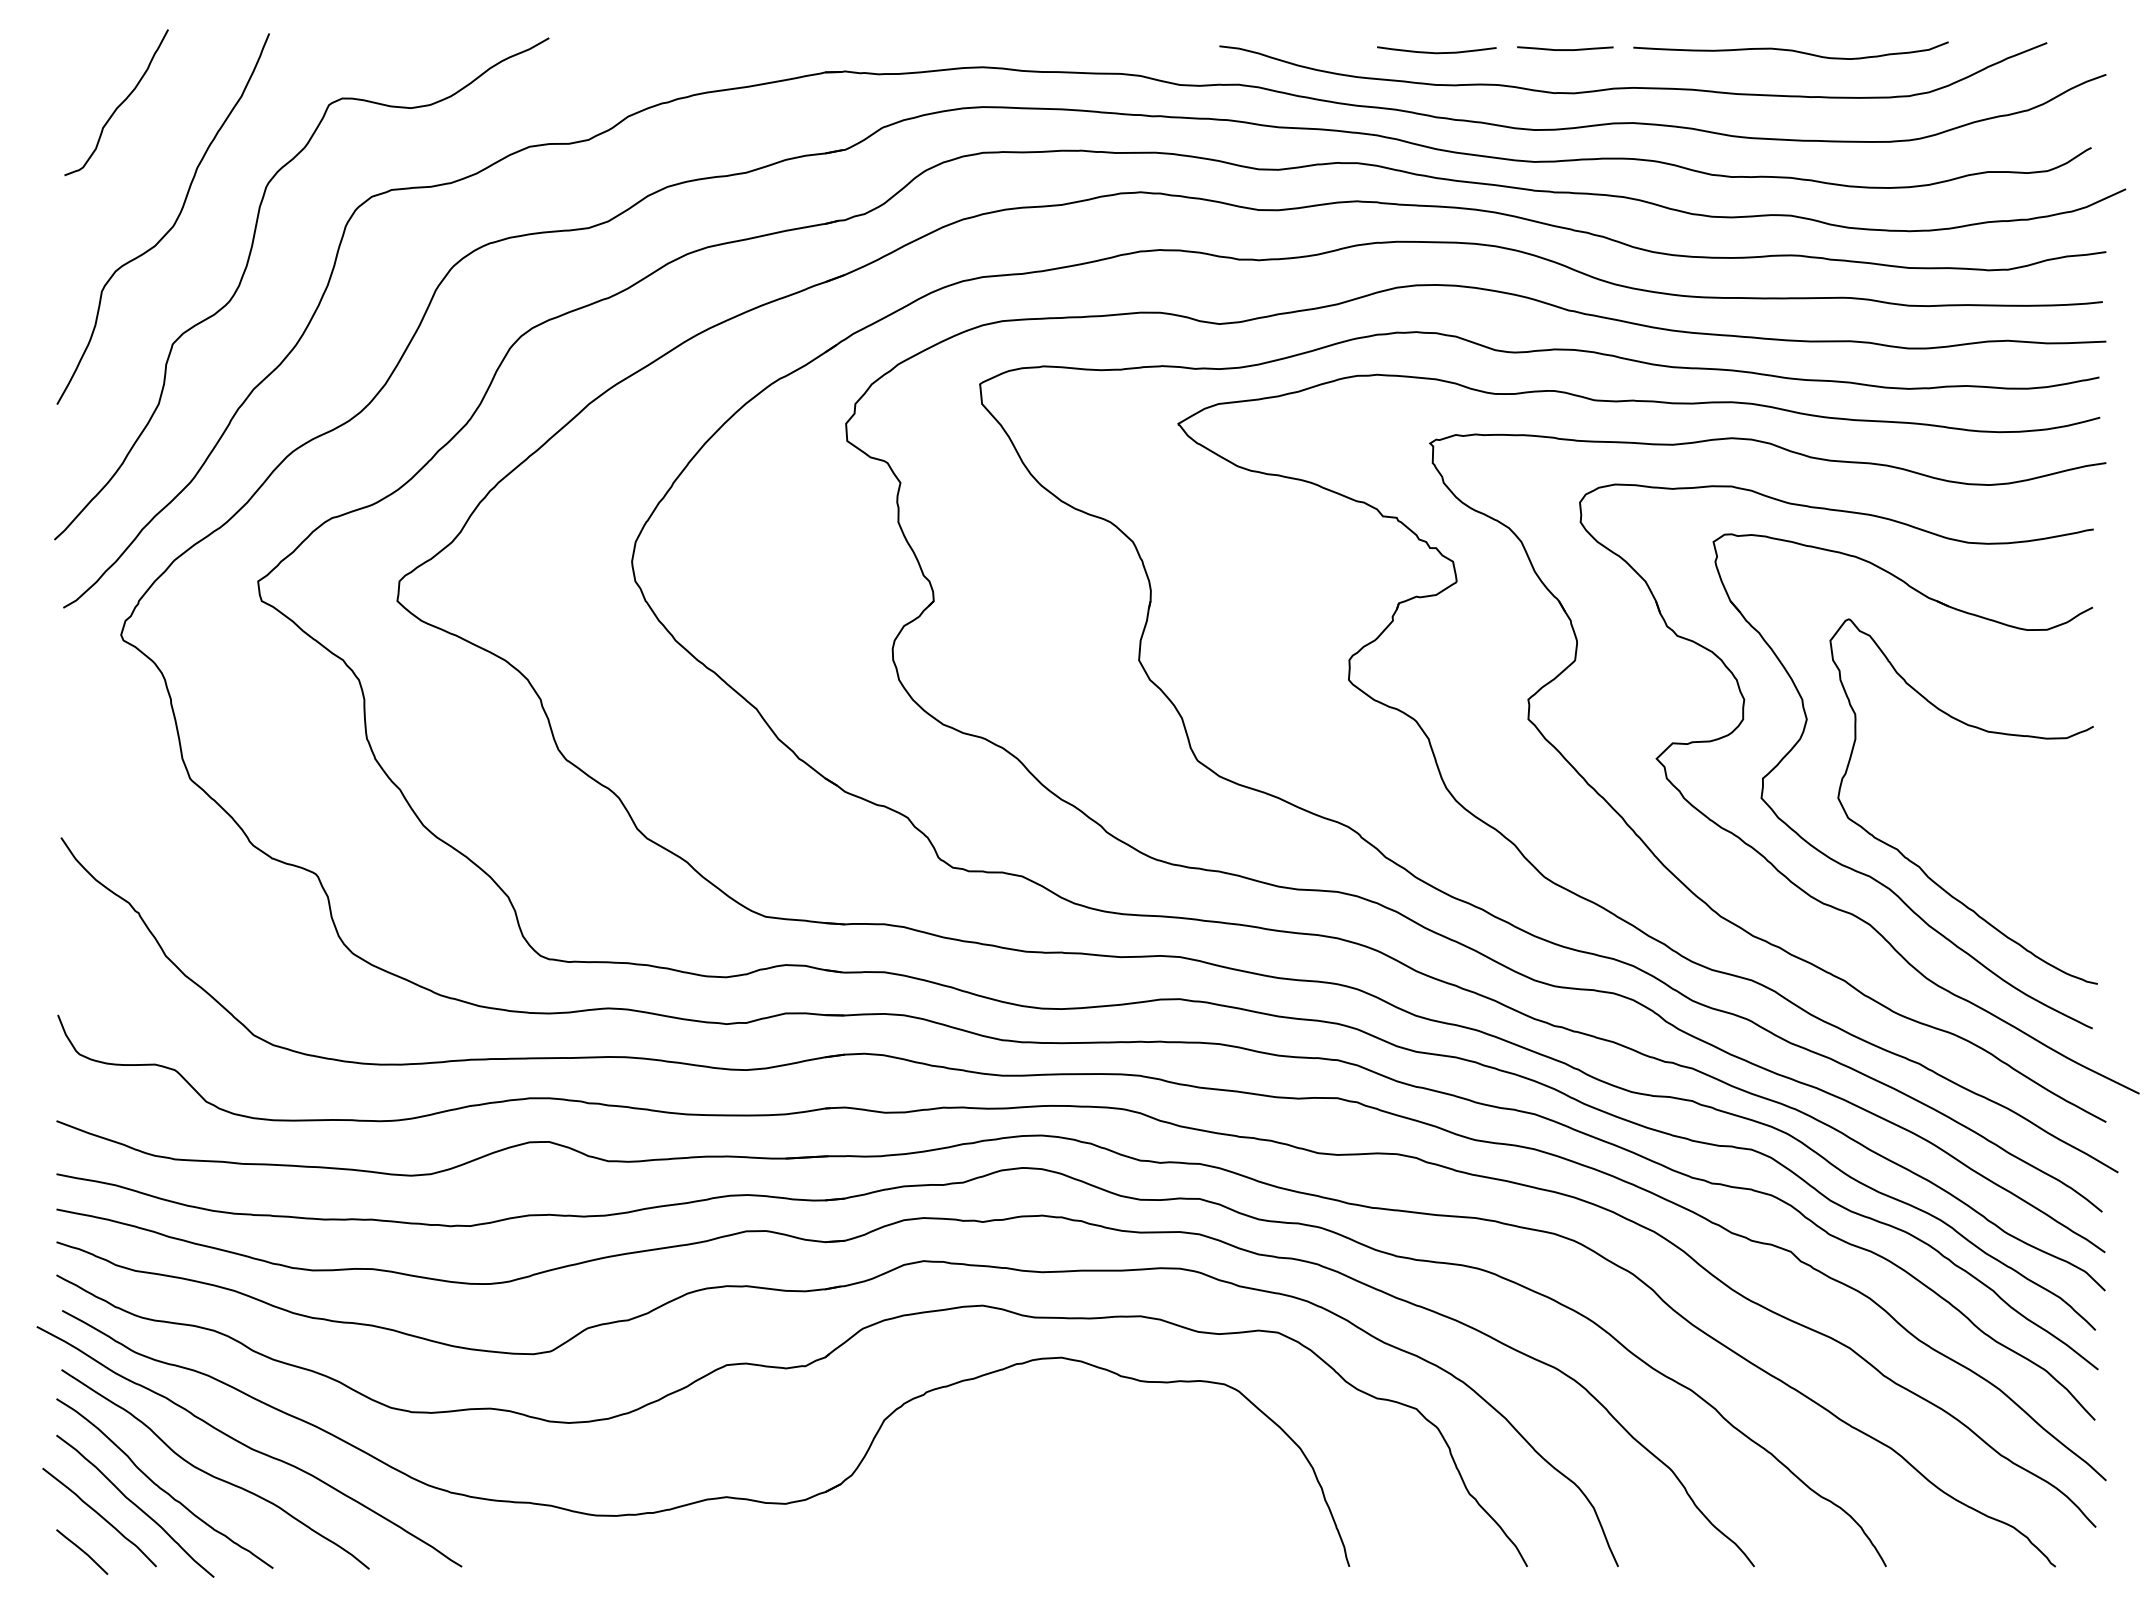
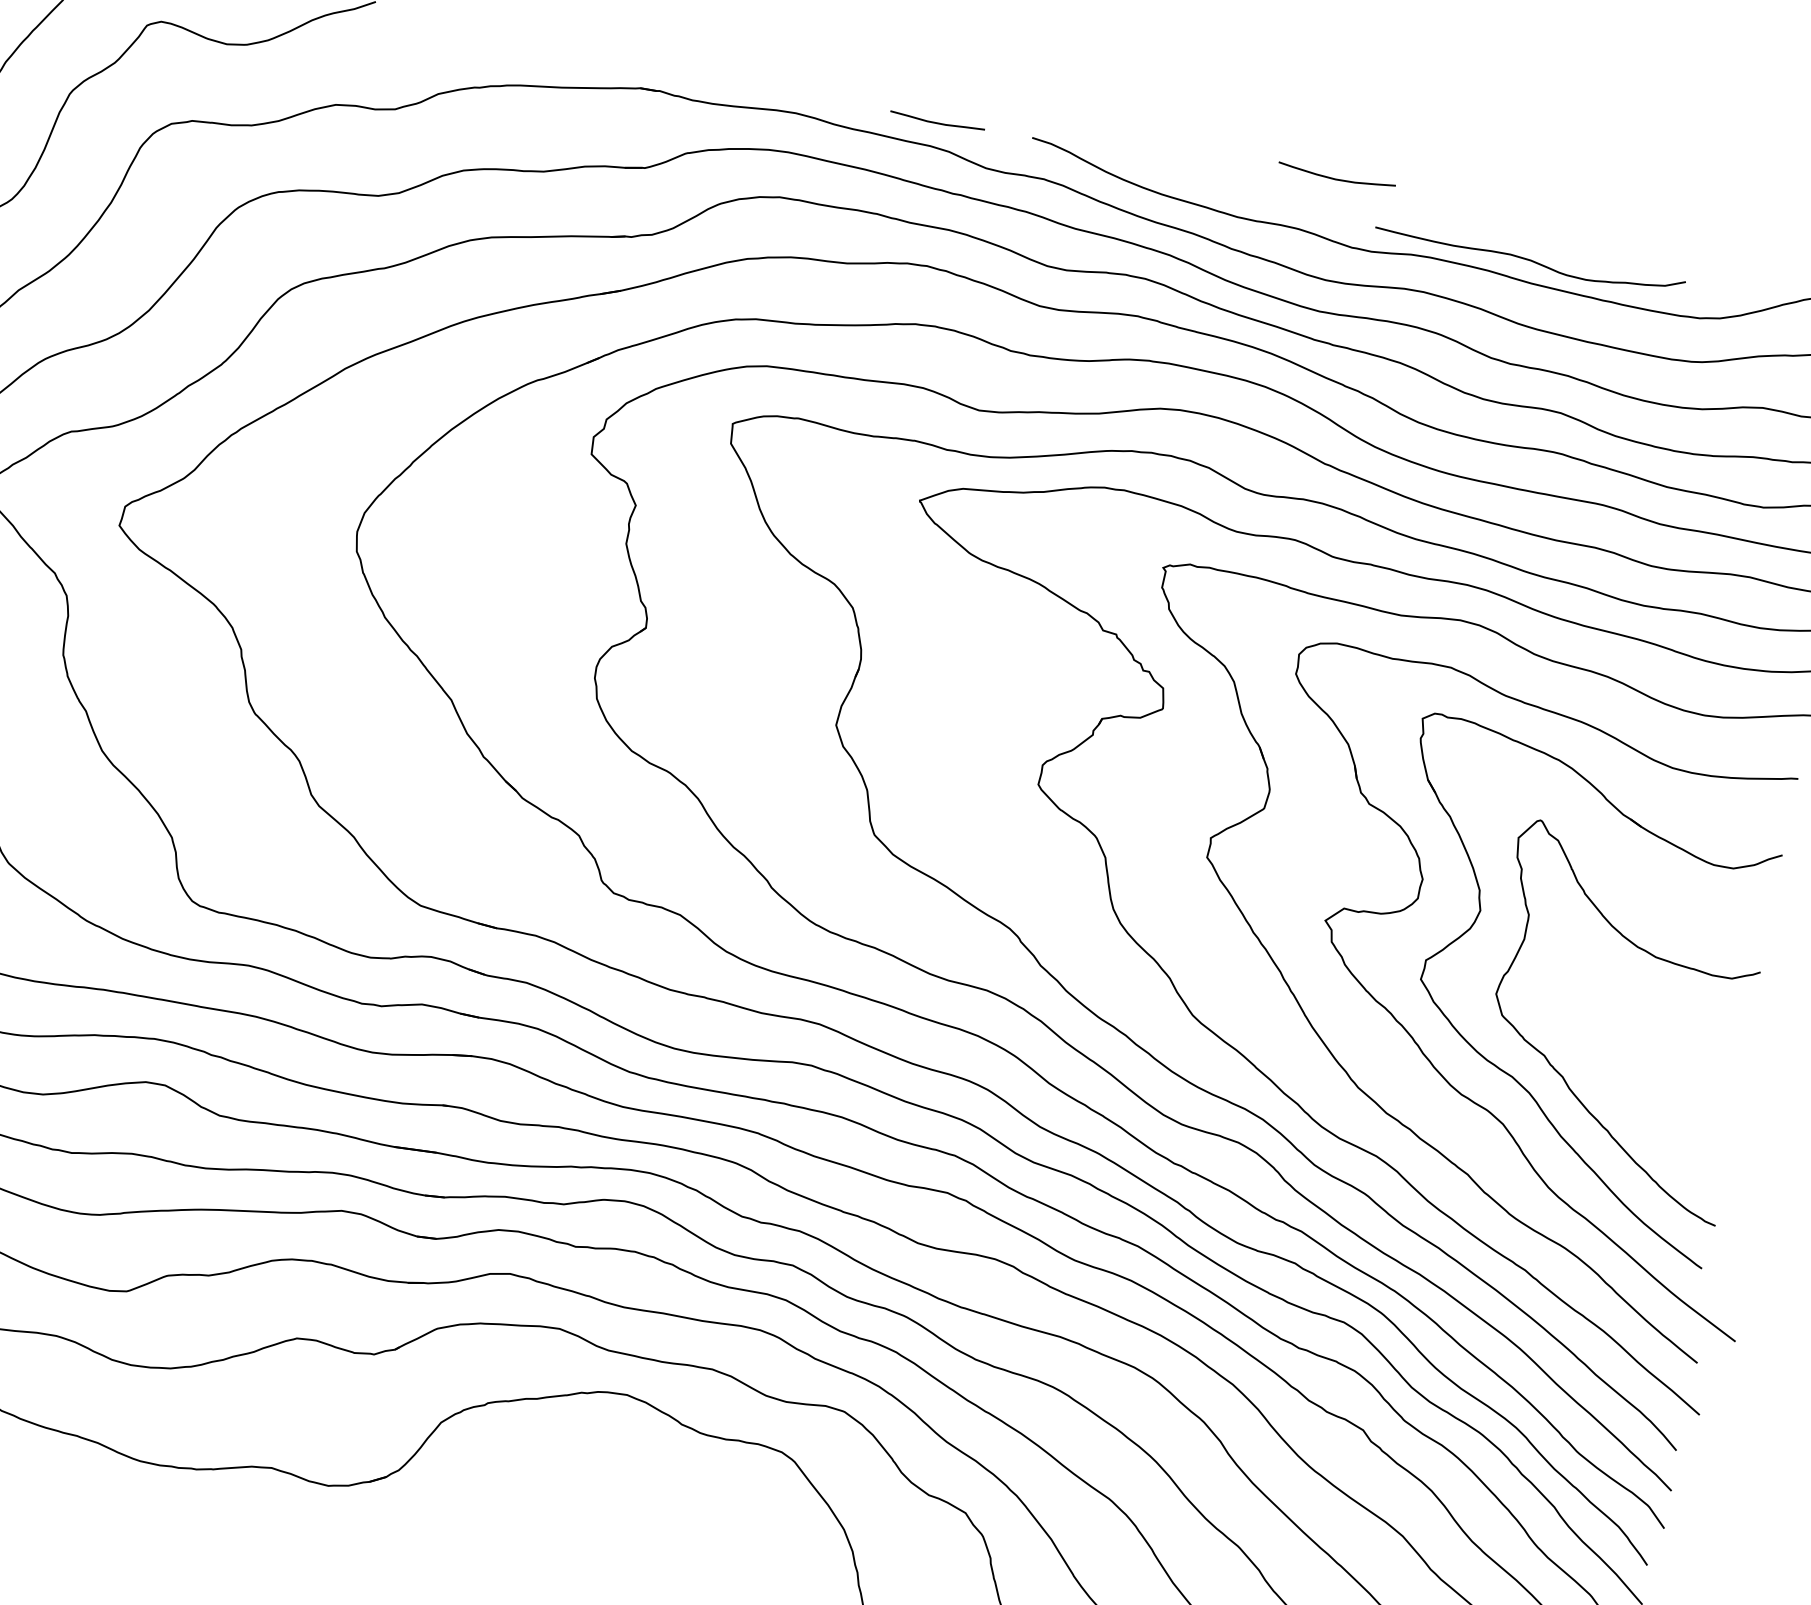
curve: (1565, 49) -> (937, 122), moved
curve: (1790, 50) -> (1529, 260), moved
curve: (1436, 52) -> (1336, 178), moved

